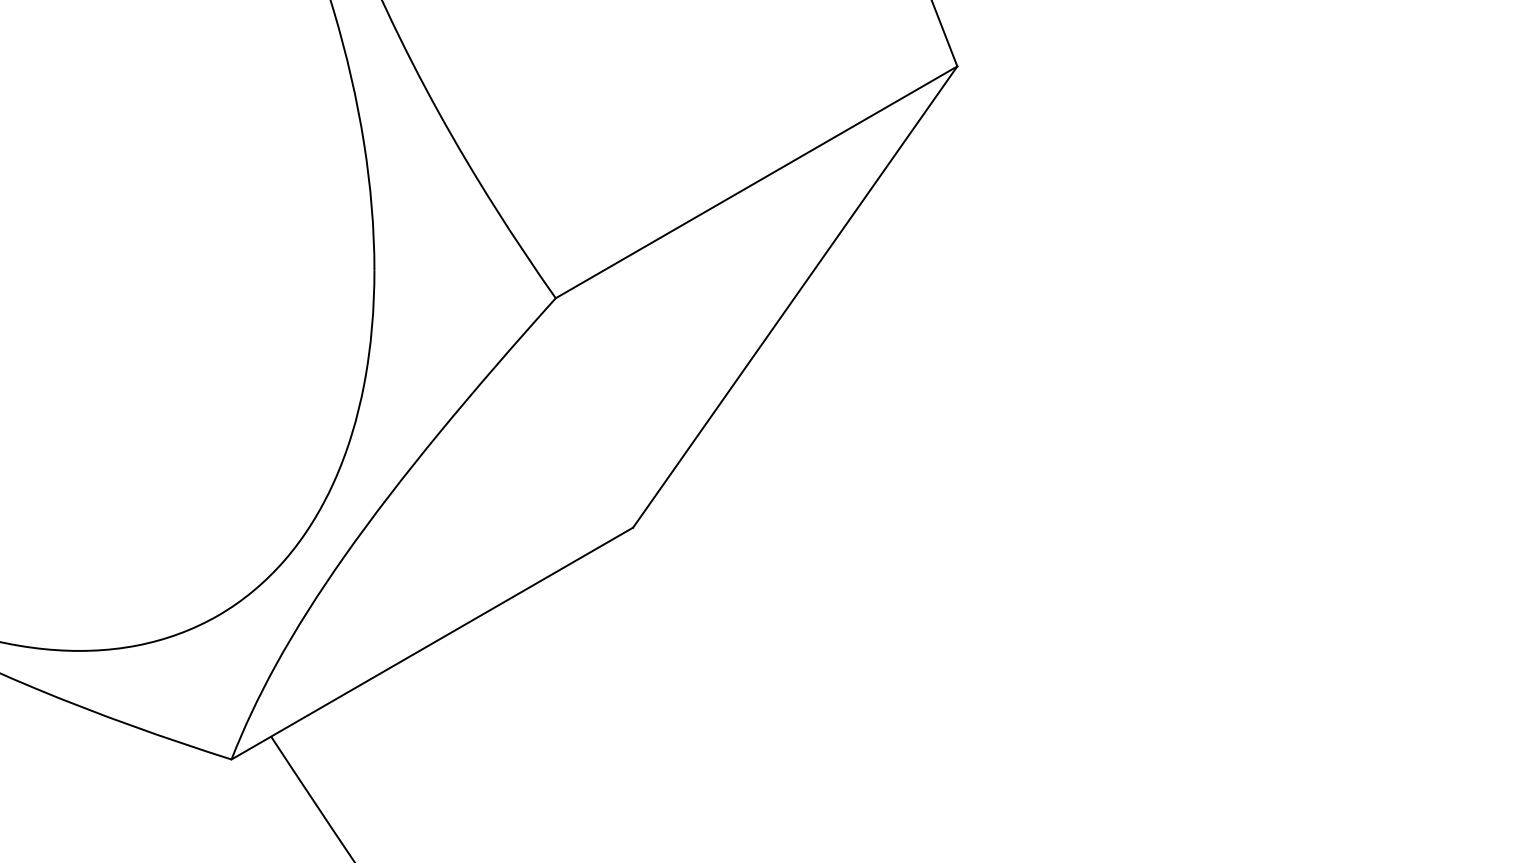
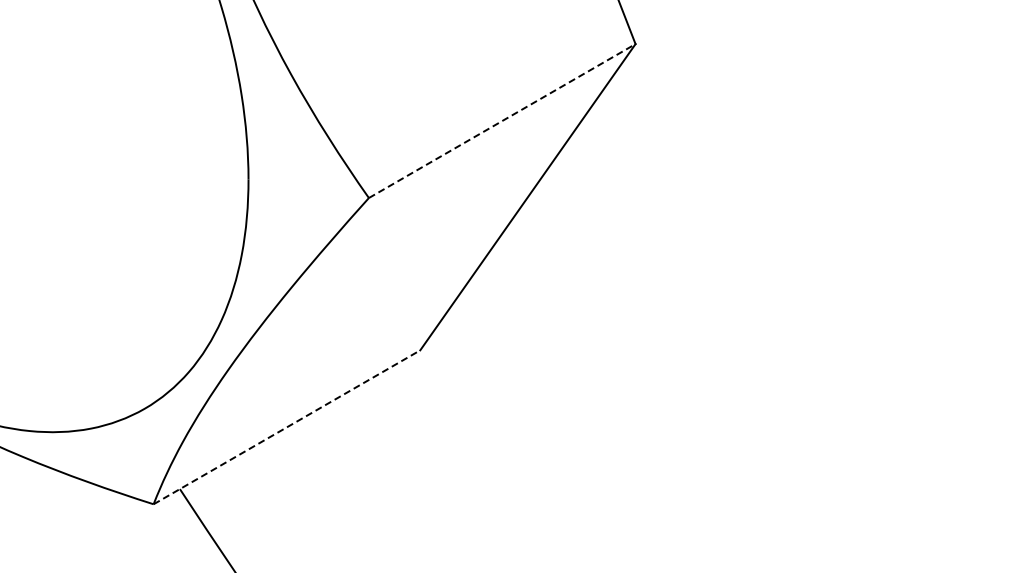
line: (756, 182) -> (502, 121), solid -> dashed
line: (431, 643) -> (286, 427), solid -> dashed

